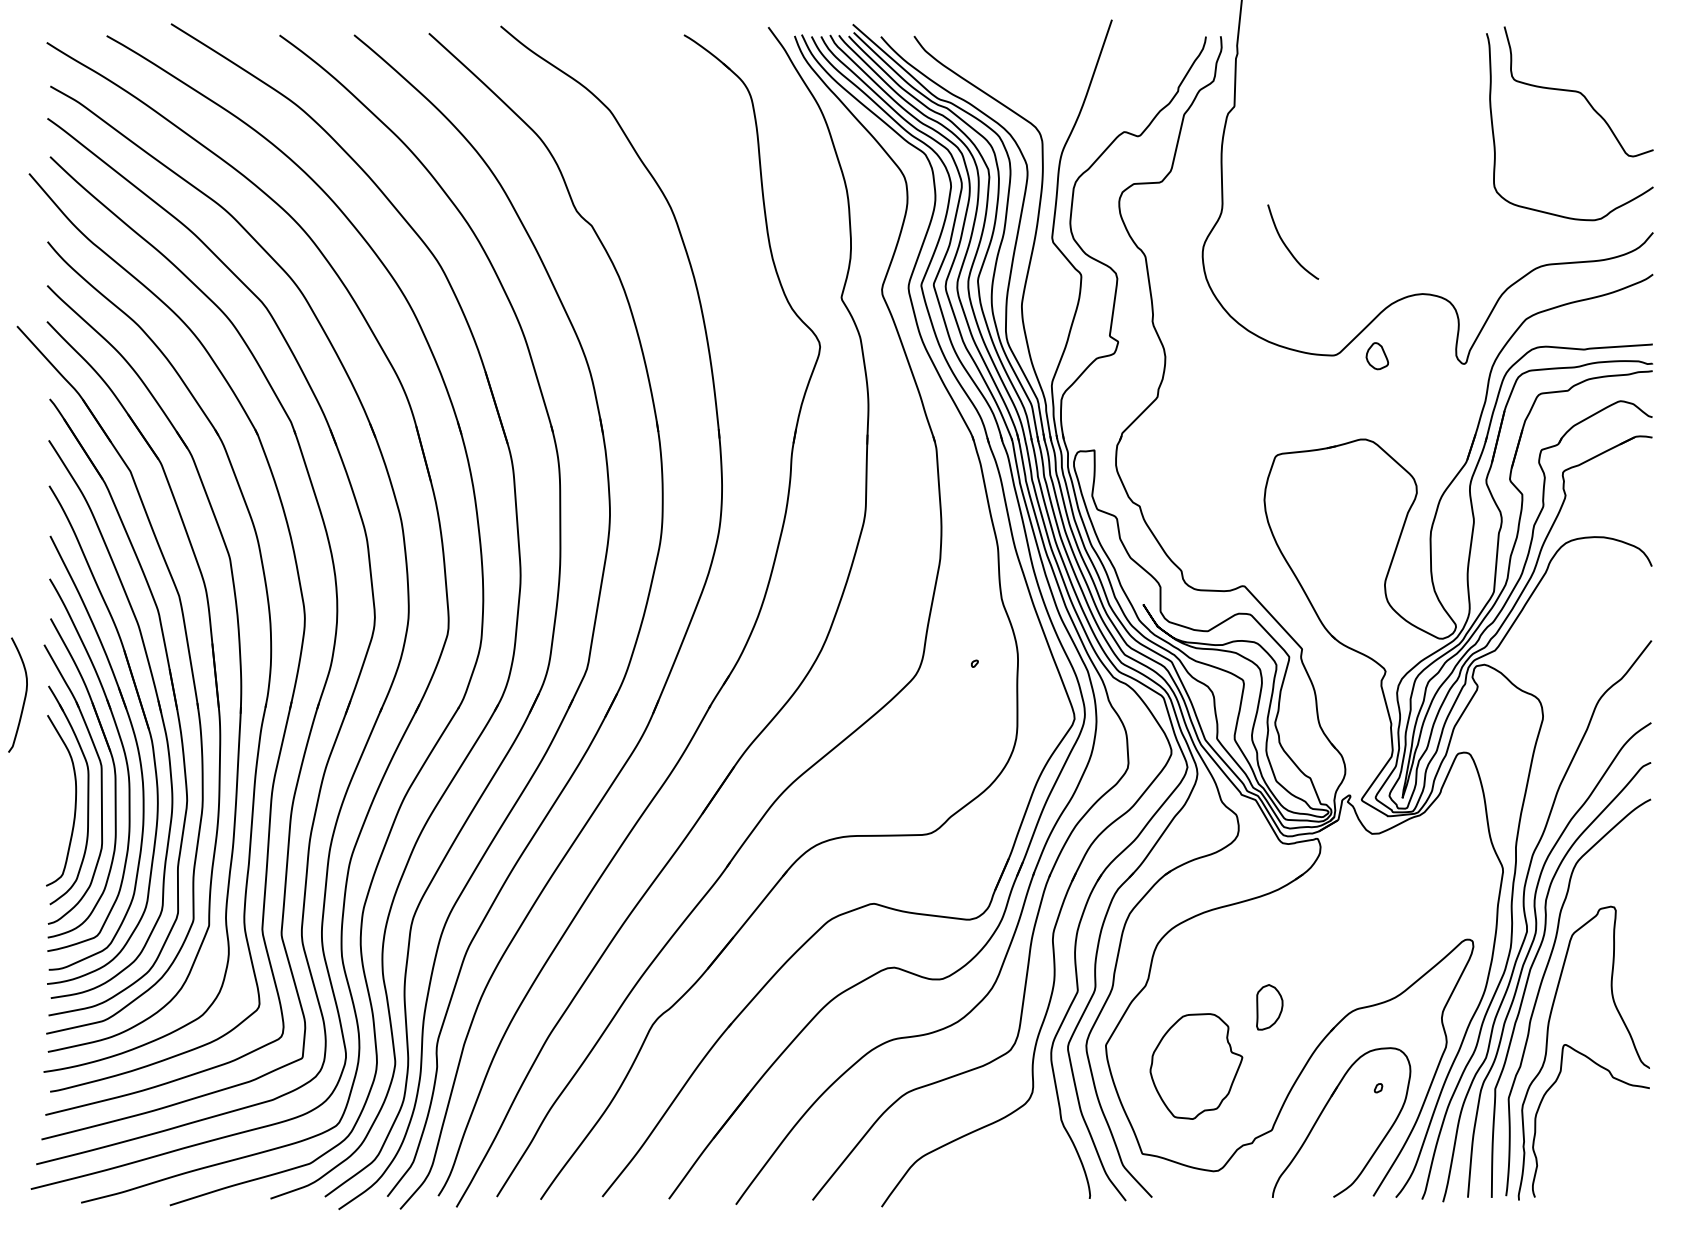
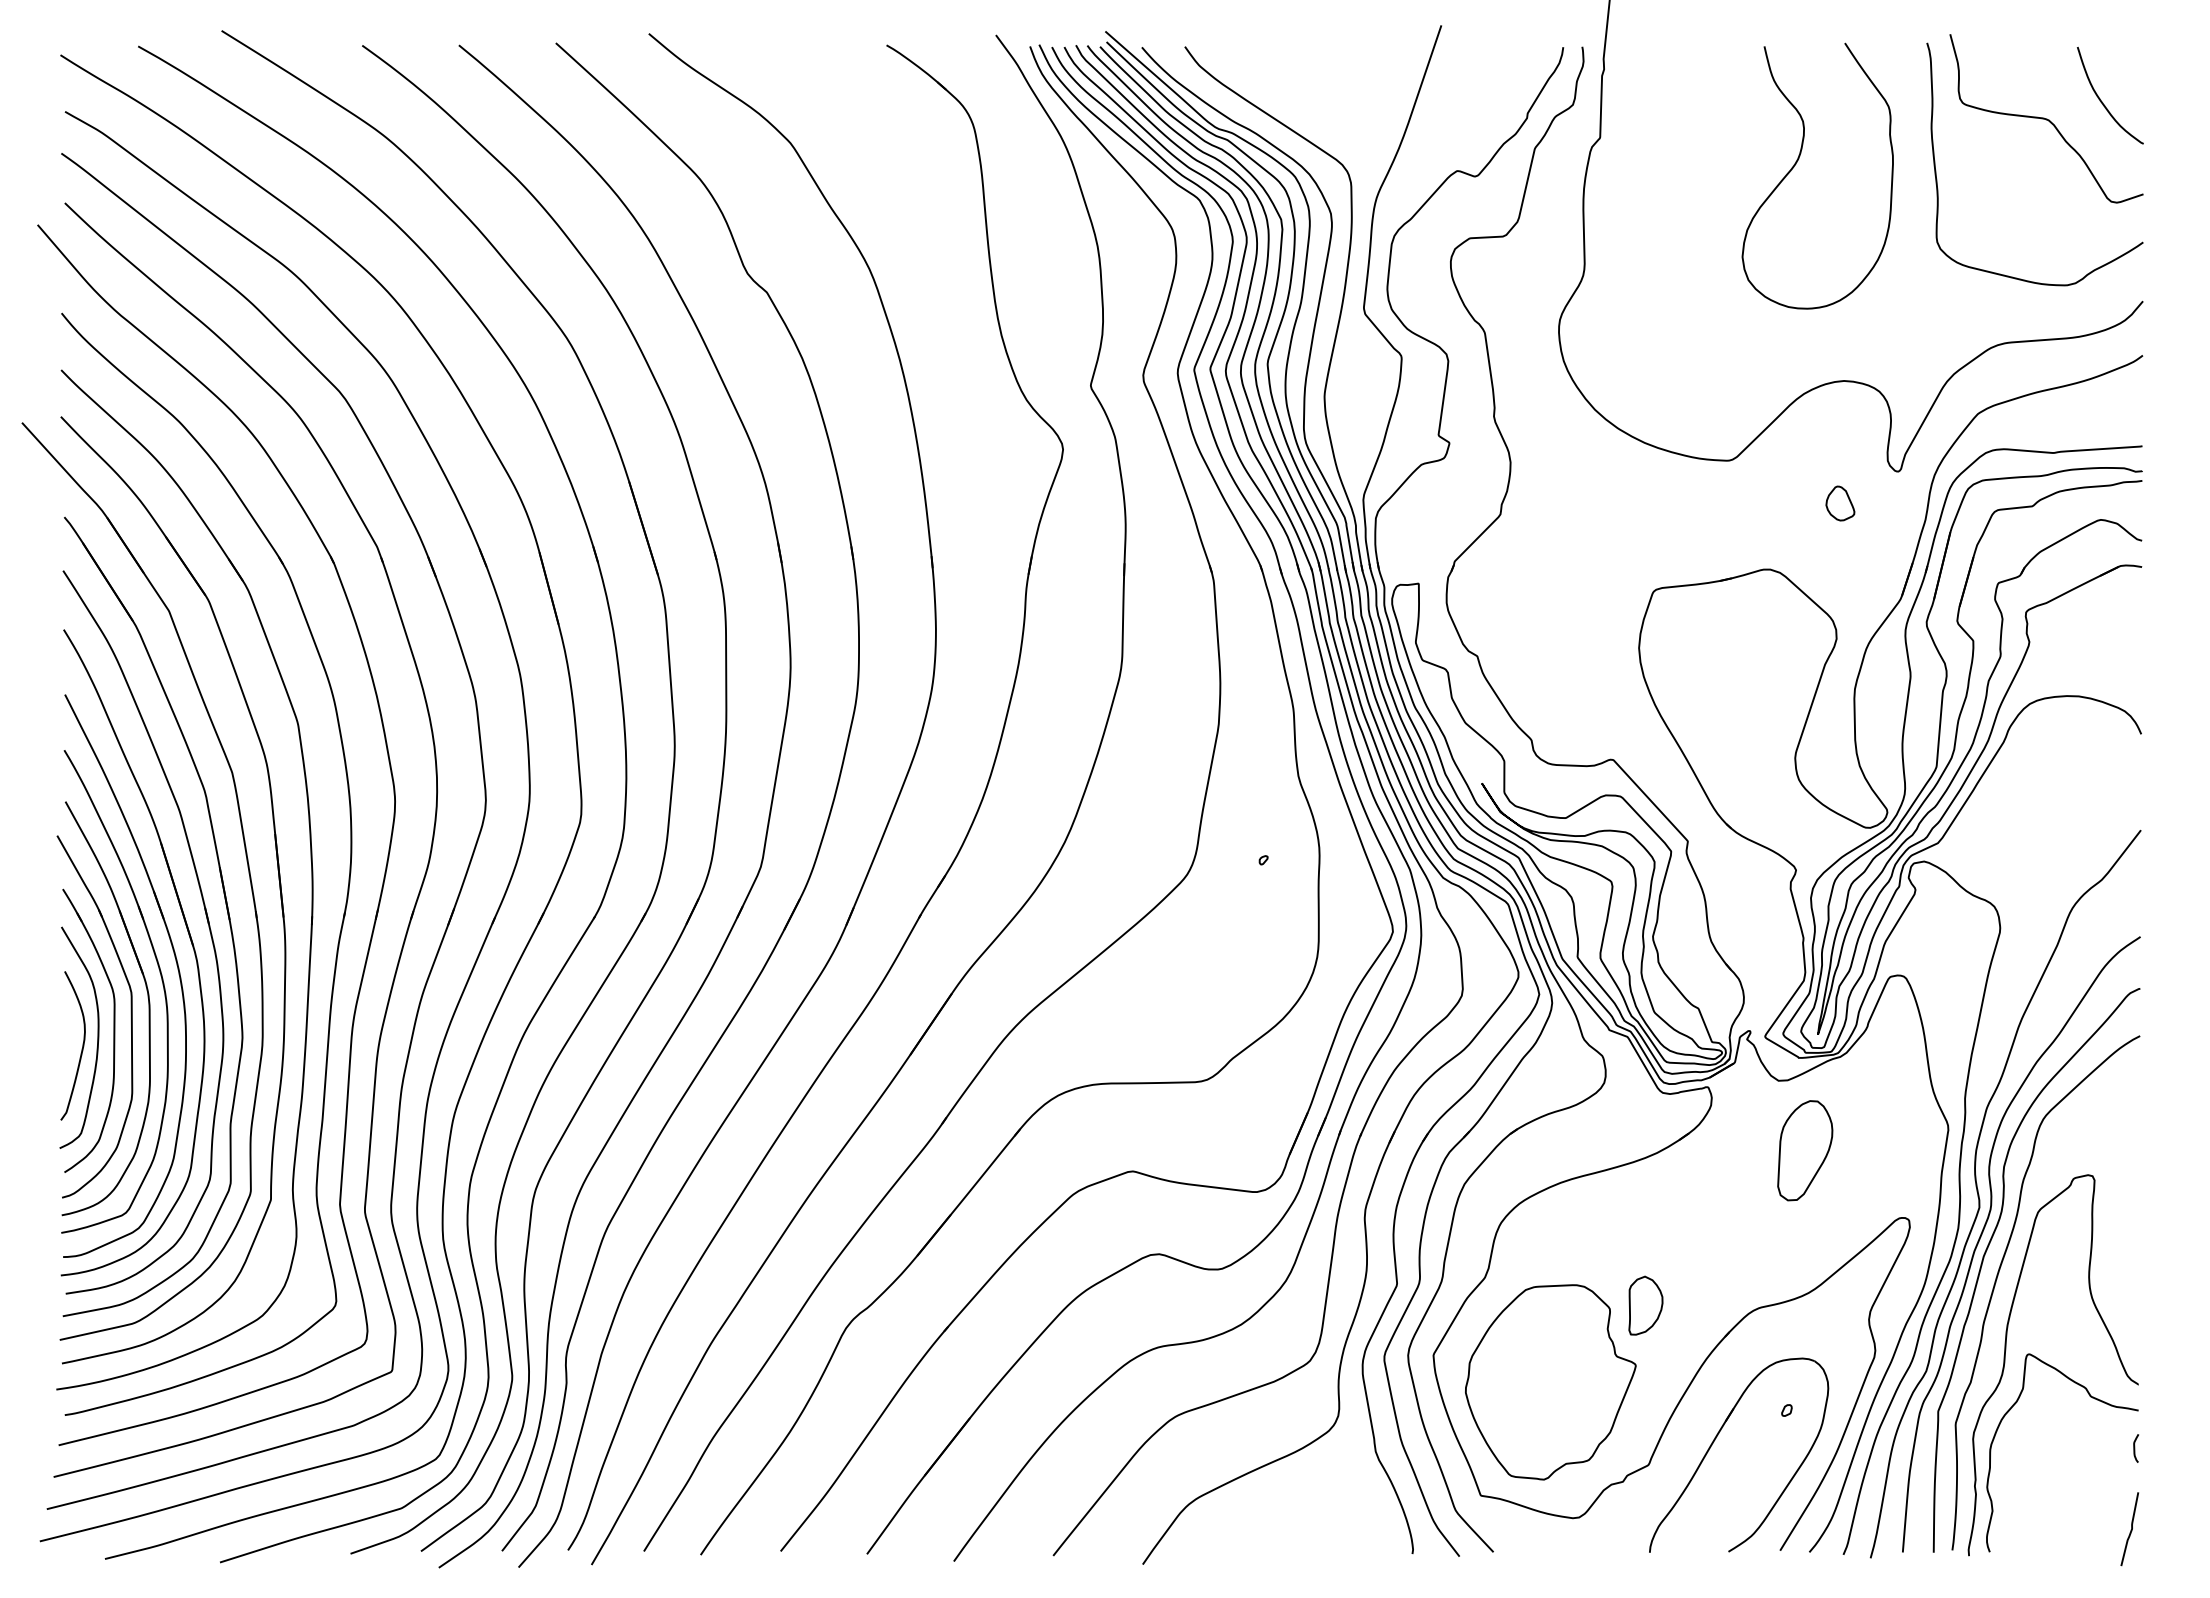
curve: (1385, 127) -> (1796, 164), added
curve: (1287, 247) -> (2103, 102), moved
part: (1377, 356) -> (1840, 503), moved
curve: (24, 697) -> (81, 1048), moved
part: (1392, 887) -> (1805, 1150), added
part: (1196, 1066) -> (1550, 1382), size x1.43
curve: (1647, 1117) -> (2135, 1448), added
curve: (1643, 1180) -> (2130, 1530), added

